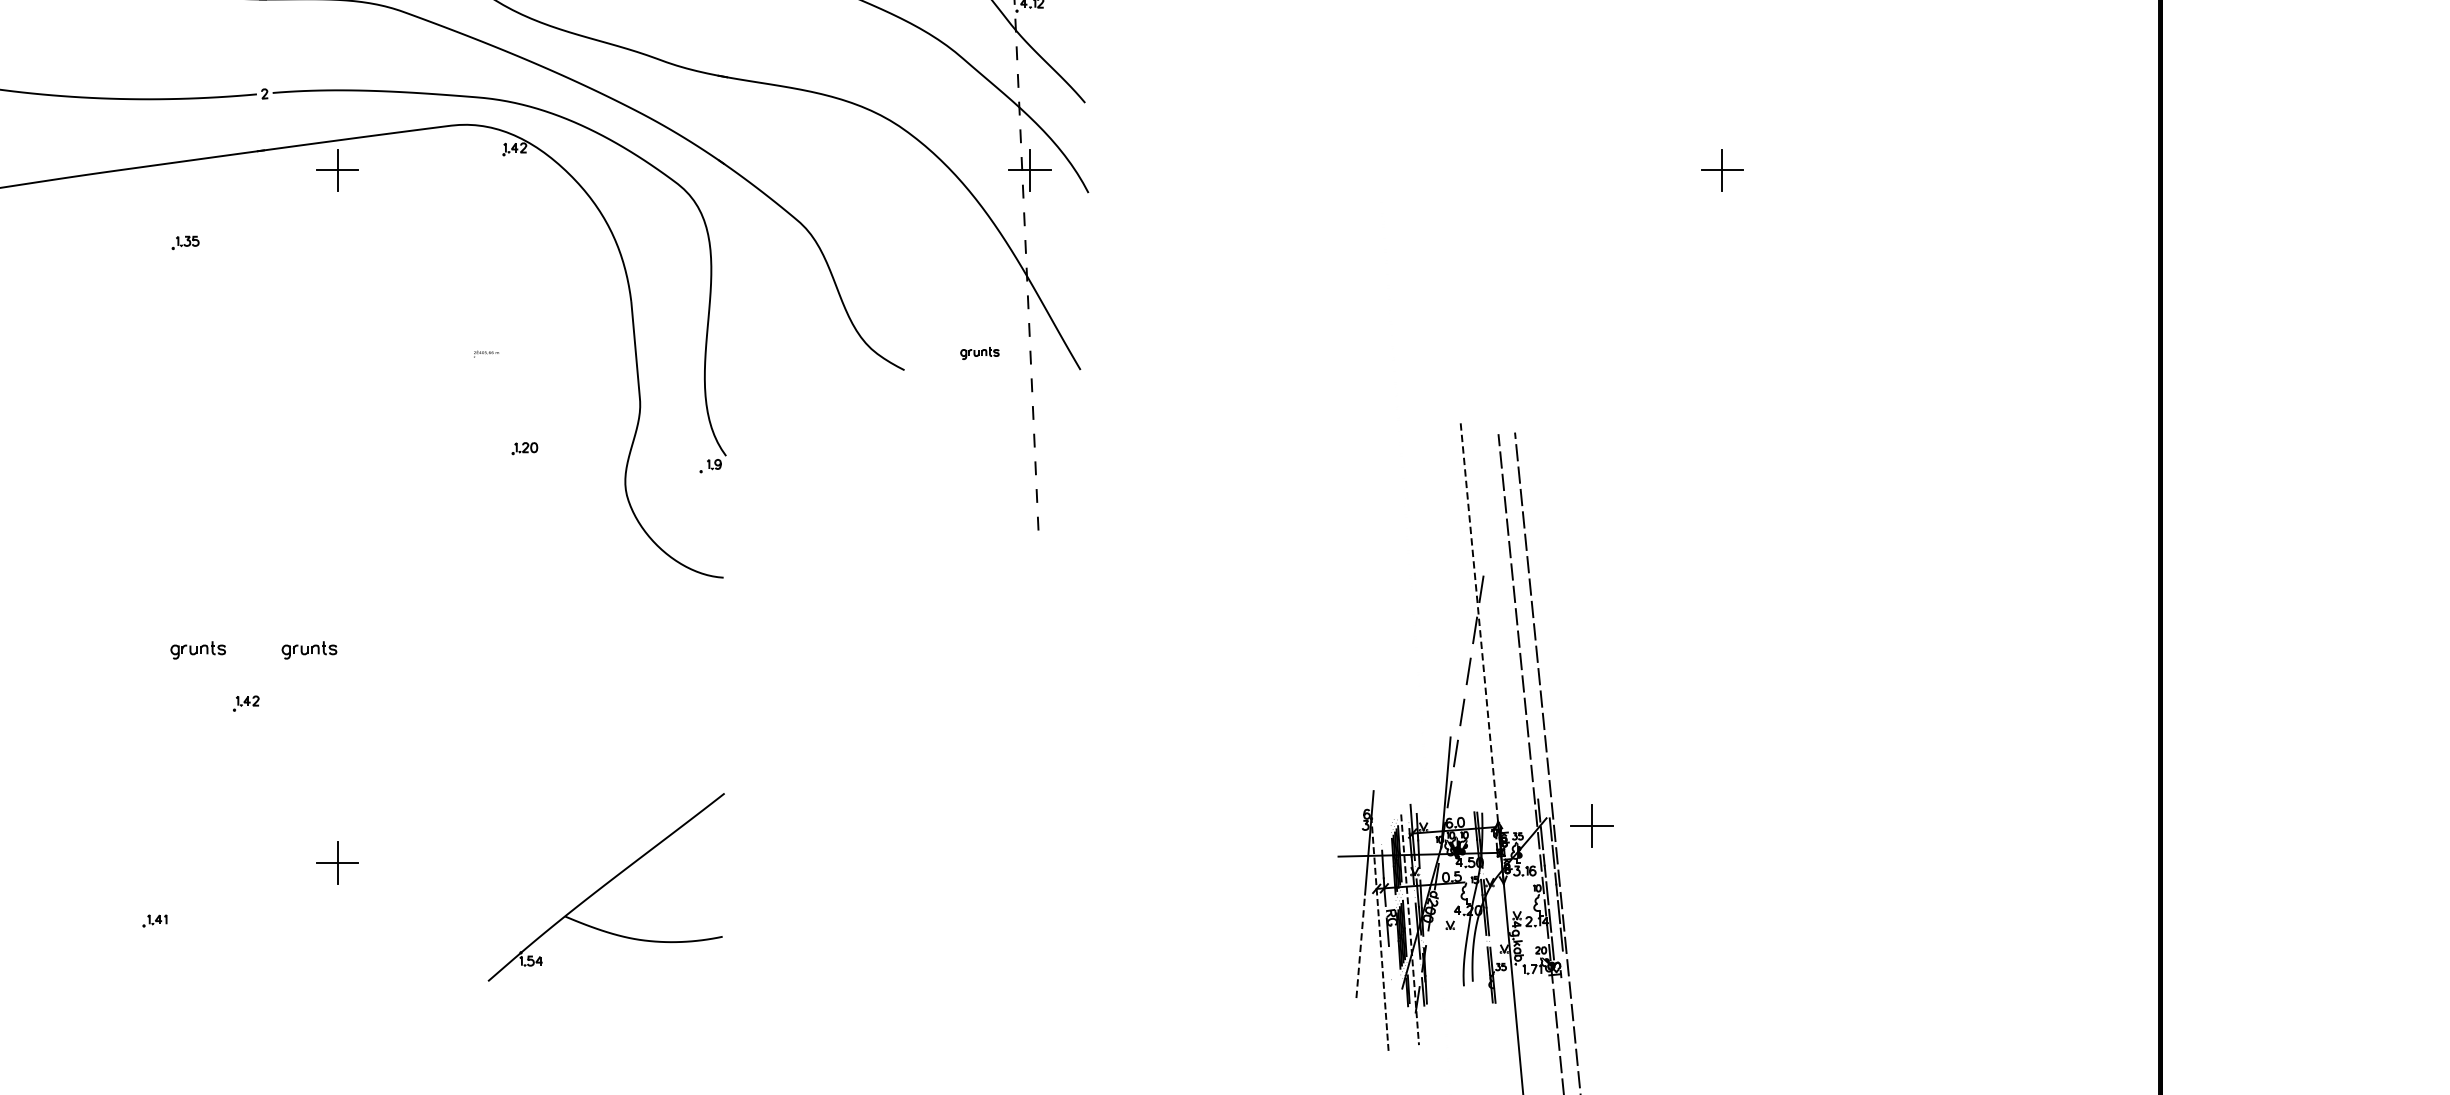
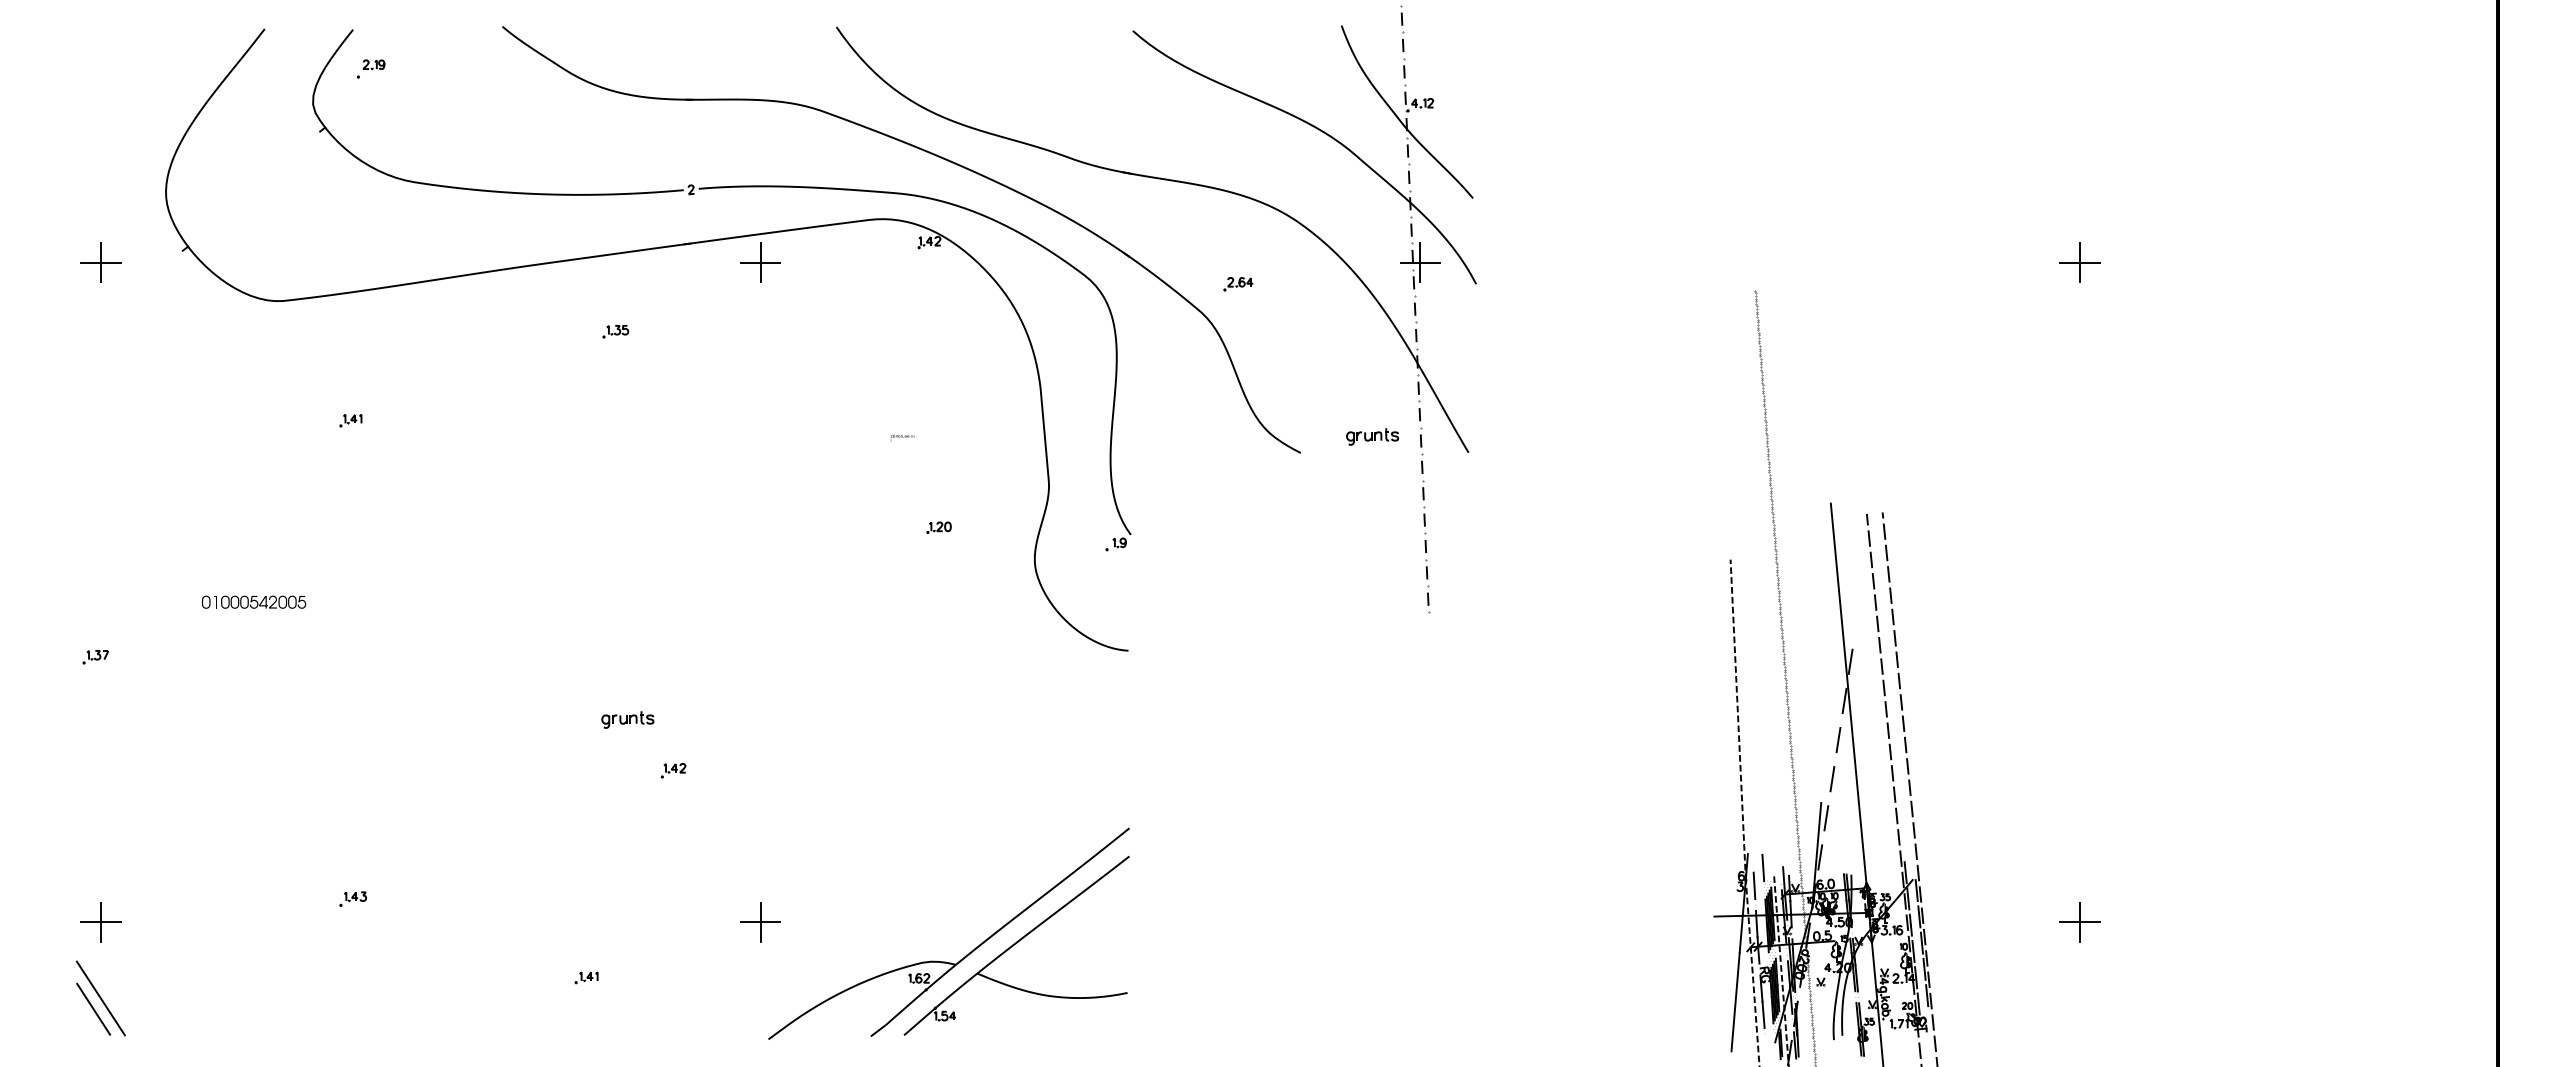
part: (839, 193) -> (1238, 284), added
part: (979, 352) -> (1372, 436), size x1.43
line: (1481, 638) -> (1850, 708), dashed -> solid
part: (309, 649) -> (733, 719), removed
line: (1362, 649) -> (1737, 719), added
line: (1390, 805) -> (1763, 867), added
line: (1380, 824) -> (1754, 885), added
part: (1591, 826) -> (2079, 922), moved
fill: (1469, 891) -> (1839, 949), added
part: (552, 897) -> (965, 955), added
fill: (1542, 902) -> (1908, 960), added
line: (1360, 945) -> (1735, 1001), dashed -> solid
line: (1390, 959) -> (1763, 1014), added
fill: (1497, 979) -> (1865, 1033), added

